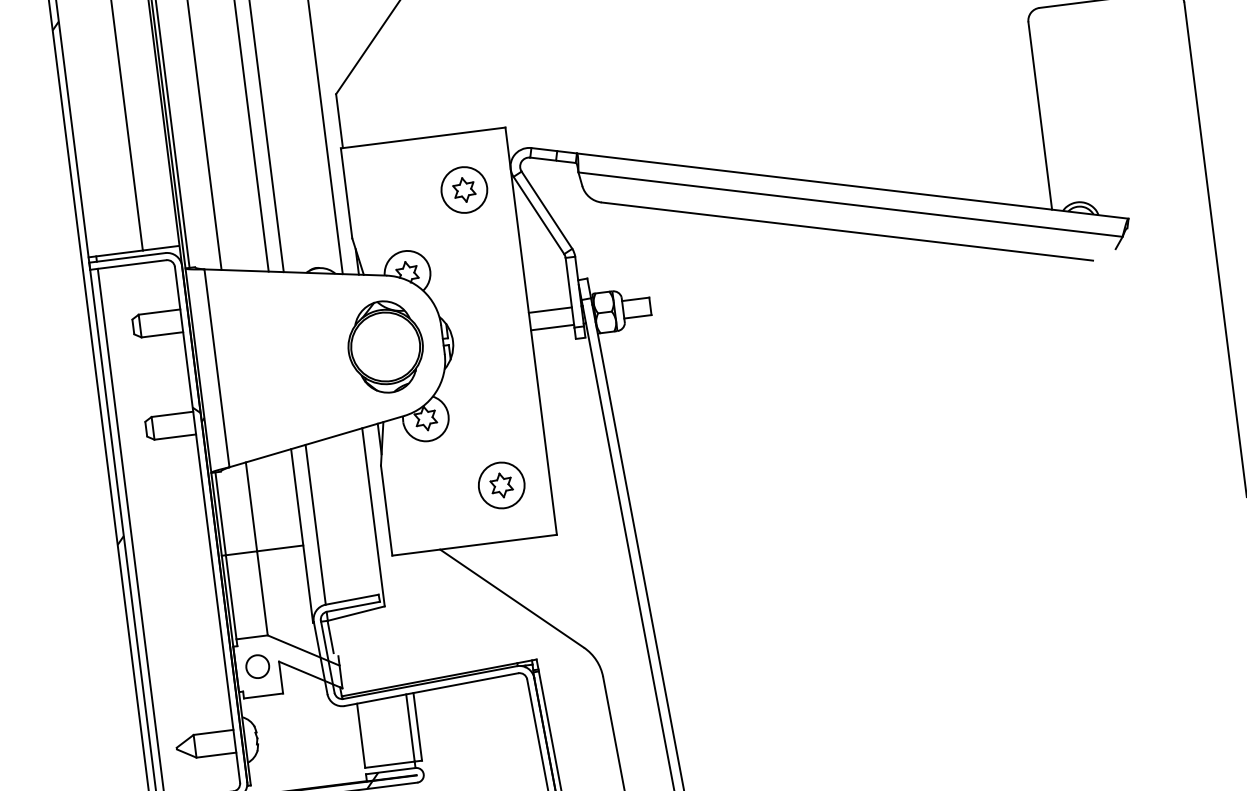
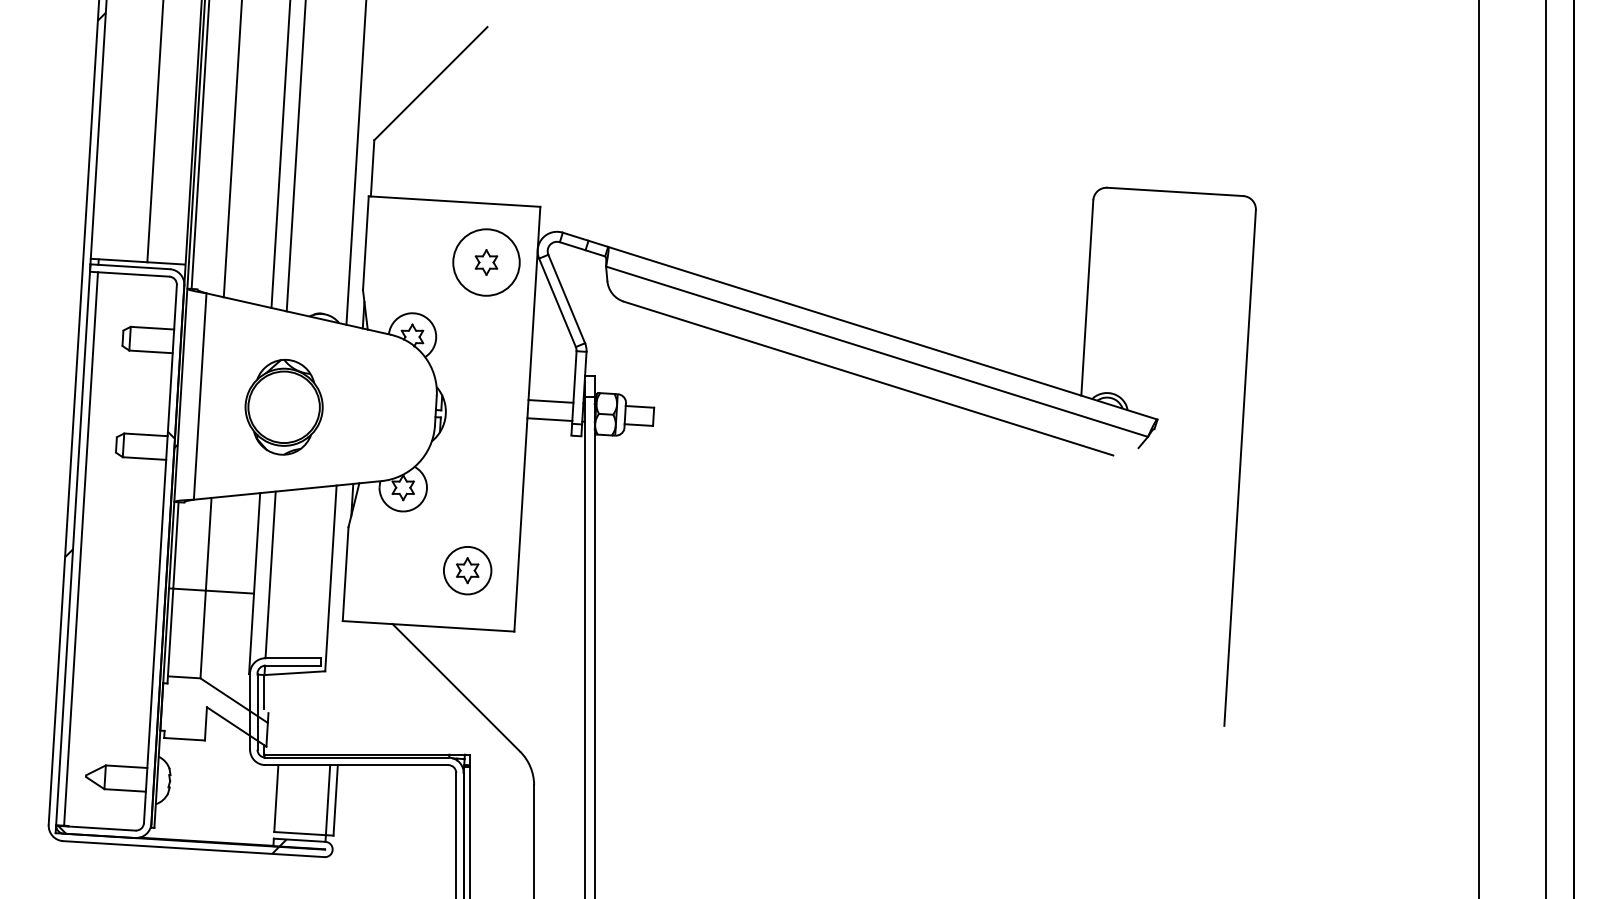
circle: (464, 189) -> (486, 262), size x1.4
part: (384, 346) -> (283, 406), moved
circle: (257, 665) -> (184, 707), removed

